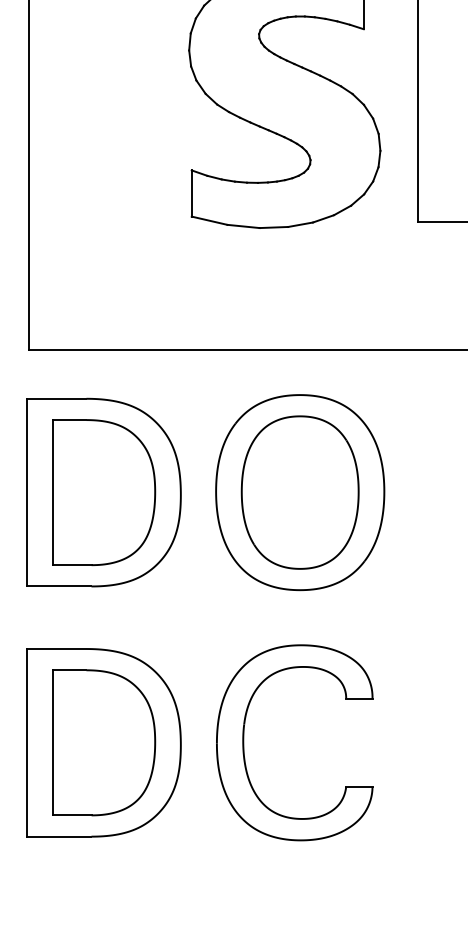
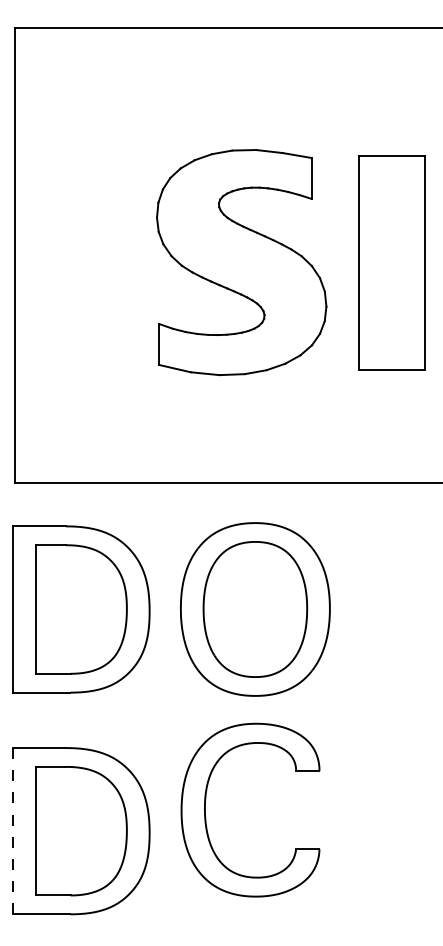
line: (27, 742) -> (13, 830), solid -> dashed
part: (245, 751) -> (206, 817), moved

